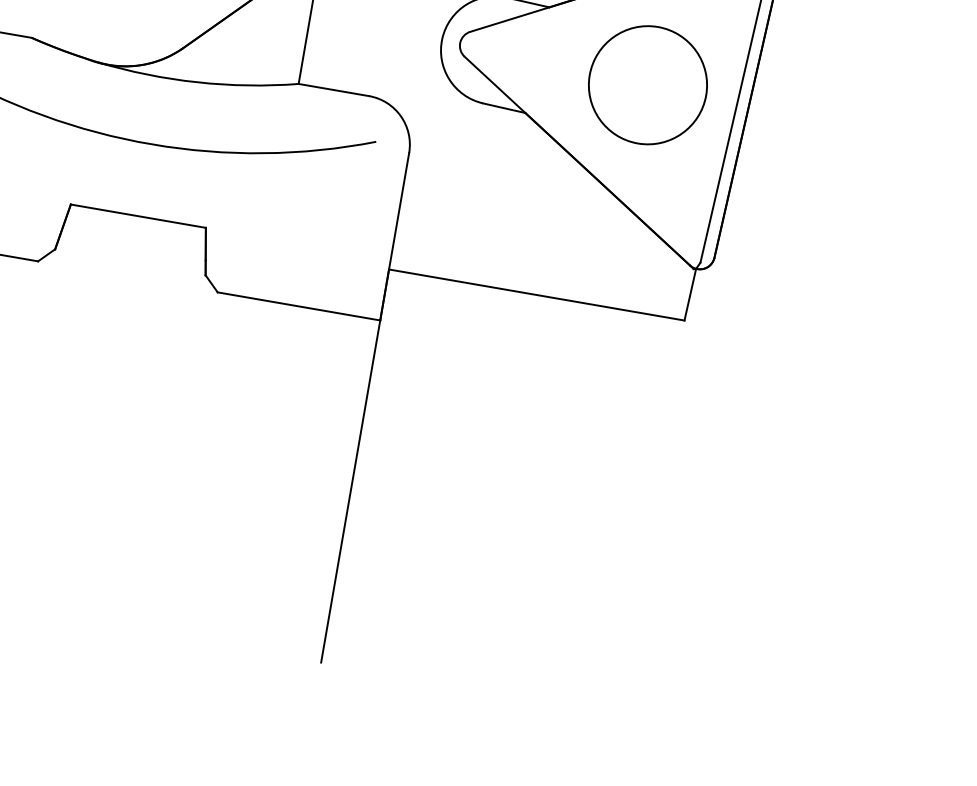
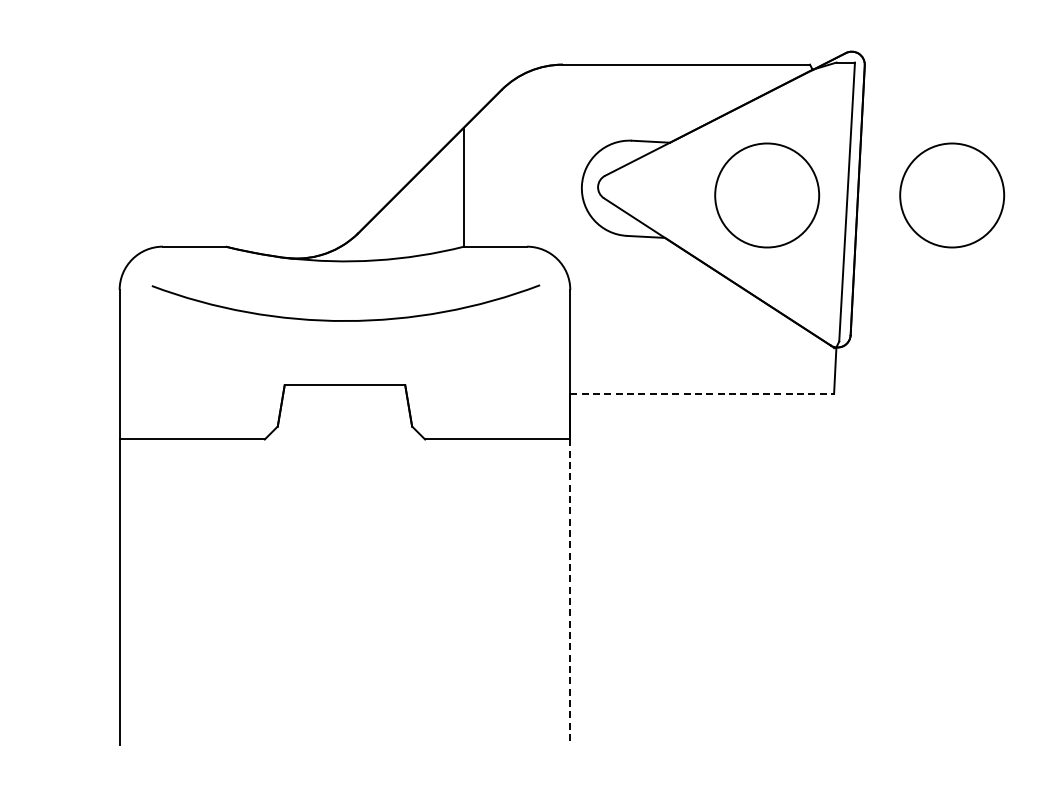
circle: (855, 121) -> (952, 195), added
line: (537, 295) -> (702, 394), solid -> dashed
line: (350, 491) -> (570, 592), solid -> dashed

